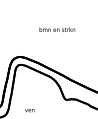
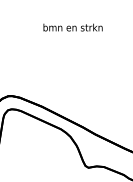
text: (57, 29) -> (73, 27), moved

